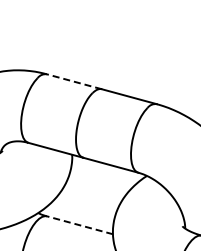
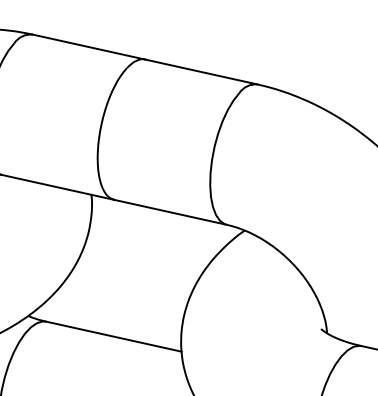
line: (73, 81) -> (87, 46), dashed -> solid
line: (79, 225) -> (113, 337), dashed -> solid

